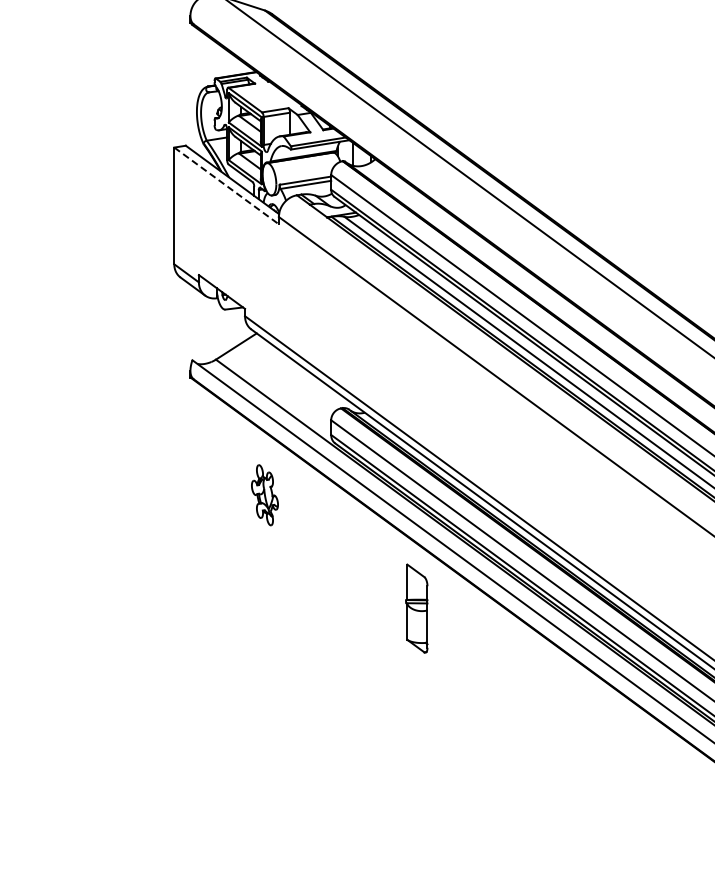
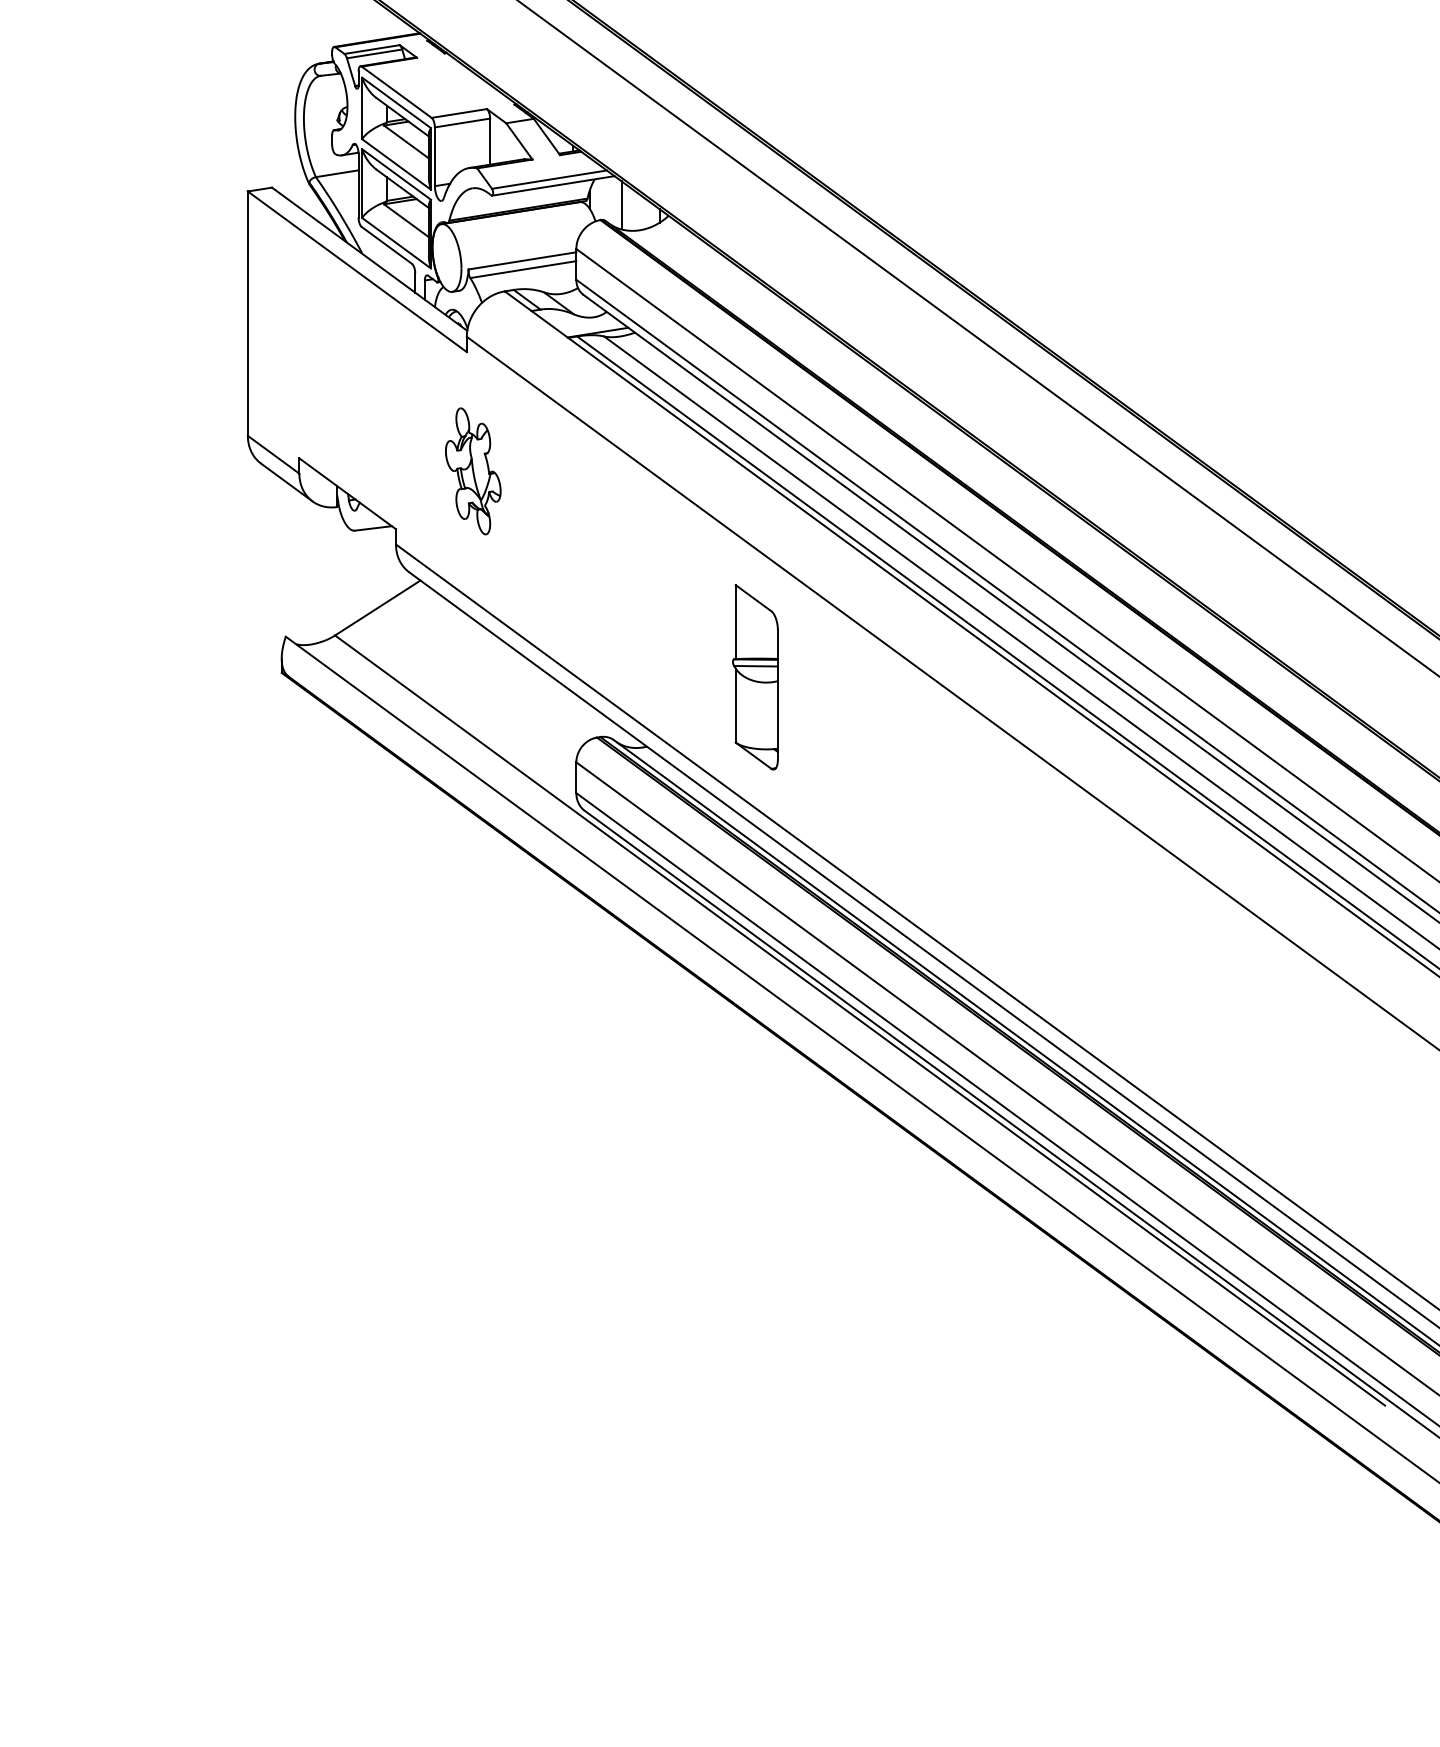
line: (226, 185) -> (357, 270), dashed -> solid
part: (264, 495) -> (472, 471), moved
part: (416, 608) -> (754, 677), moved

